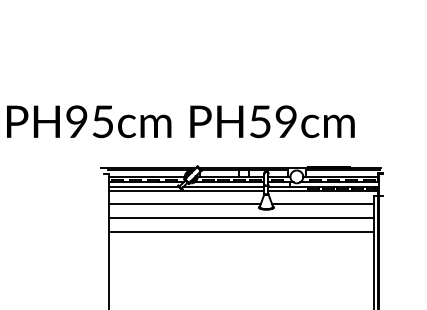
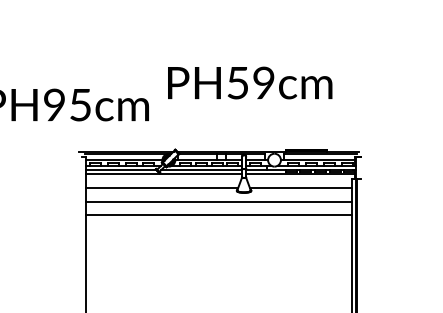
text: (272, 121) -> (250, 82), moved

